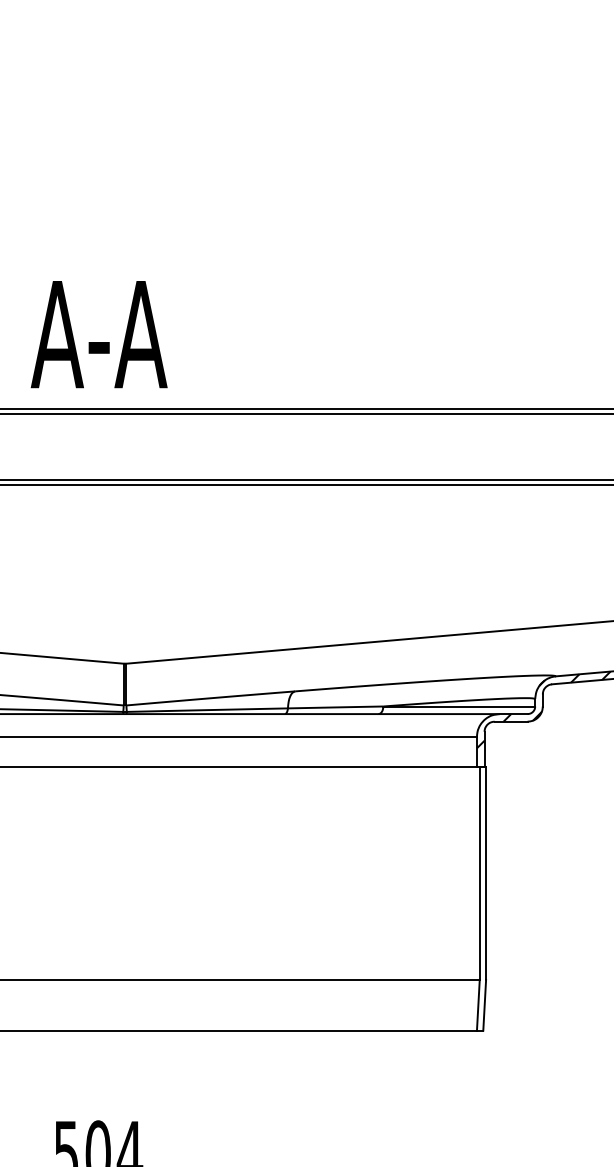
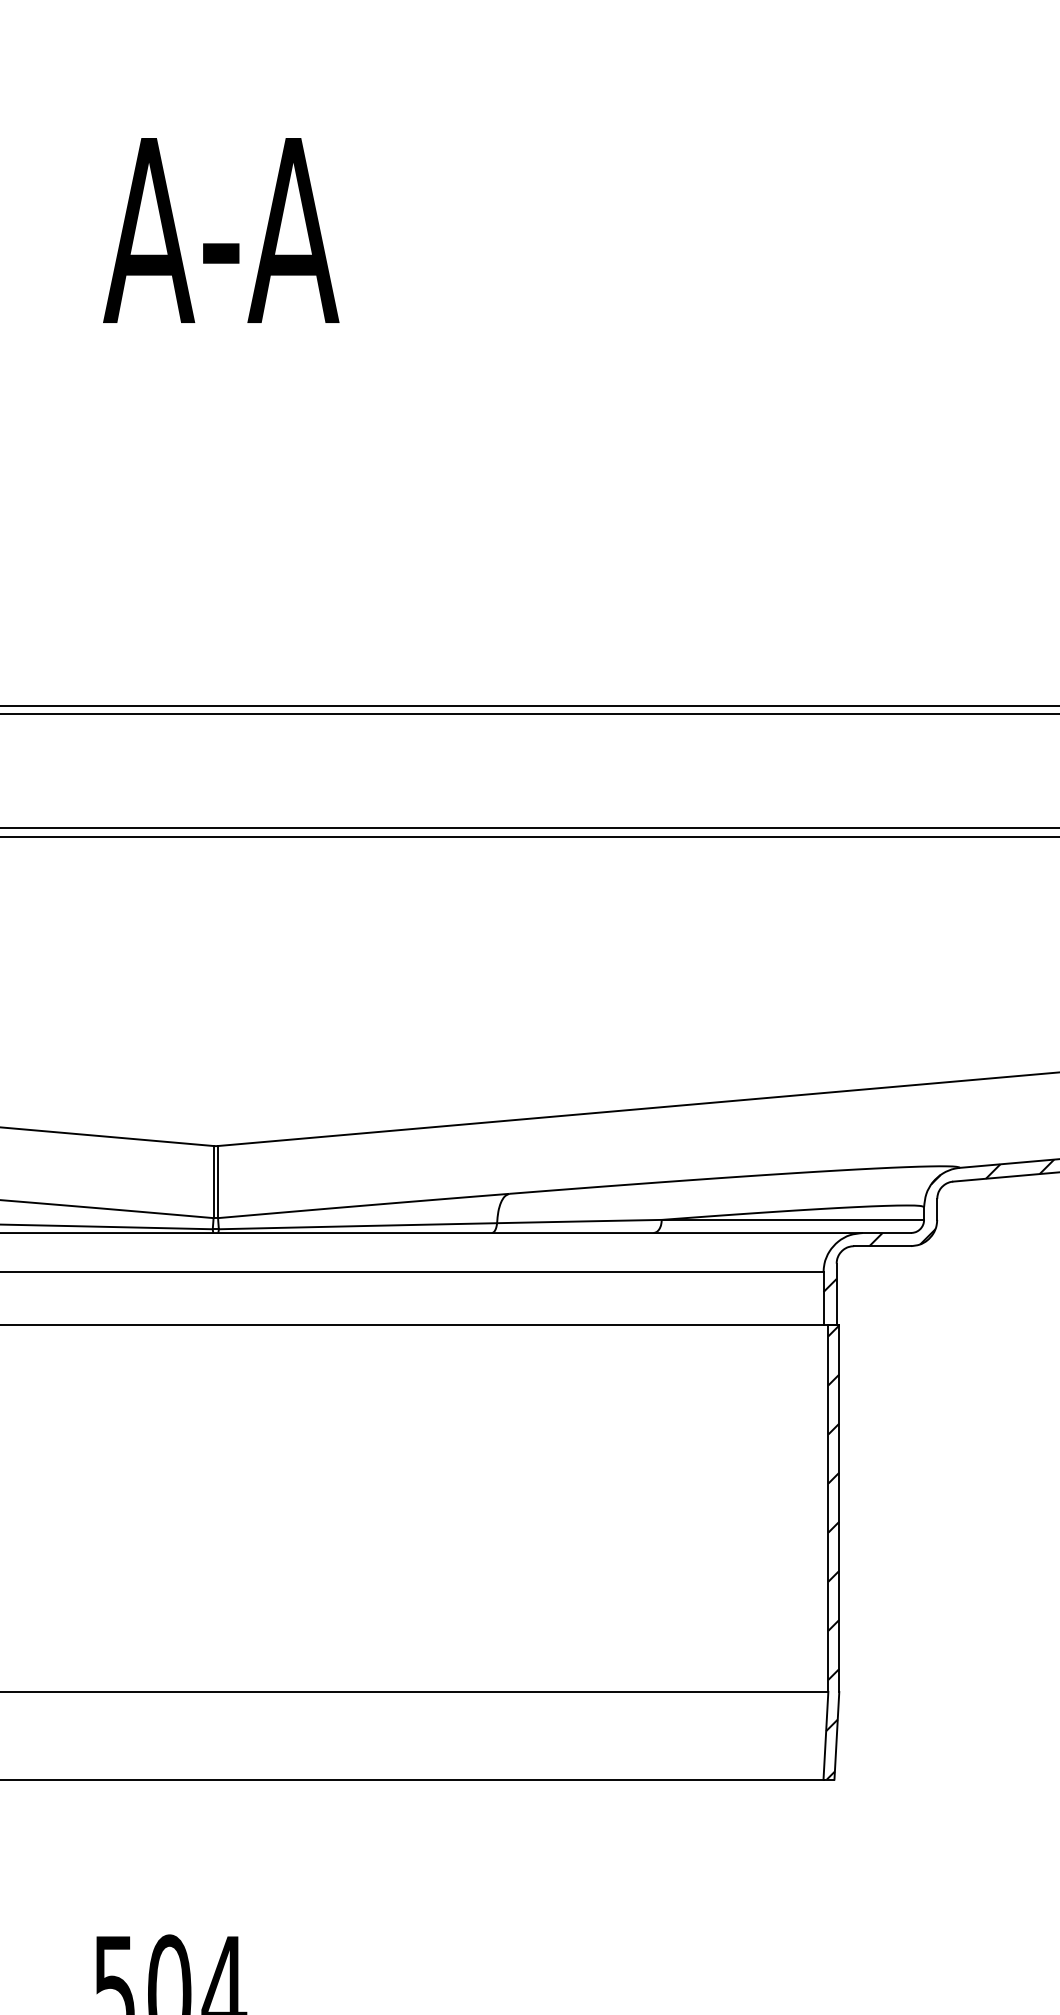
text: (98, 334) -> (220, 230), moved
hatch: (482, 898) -> (833, 1551), added

